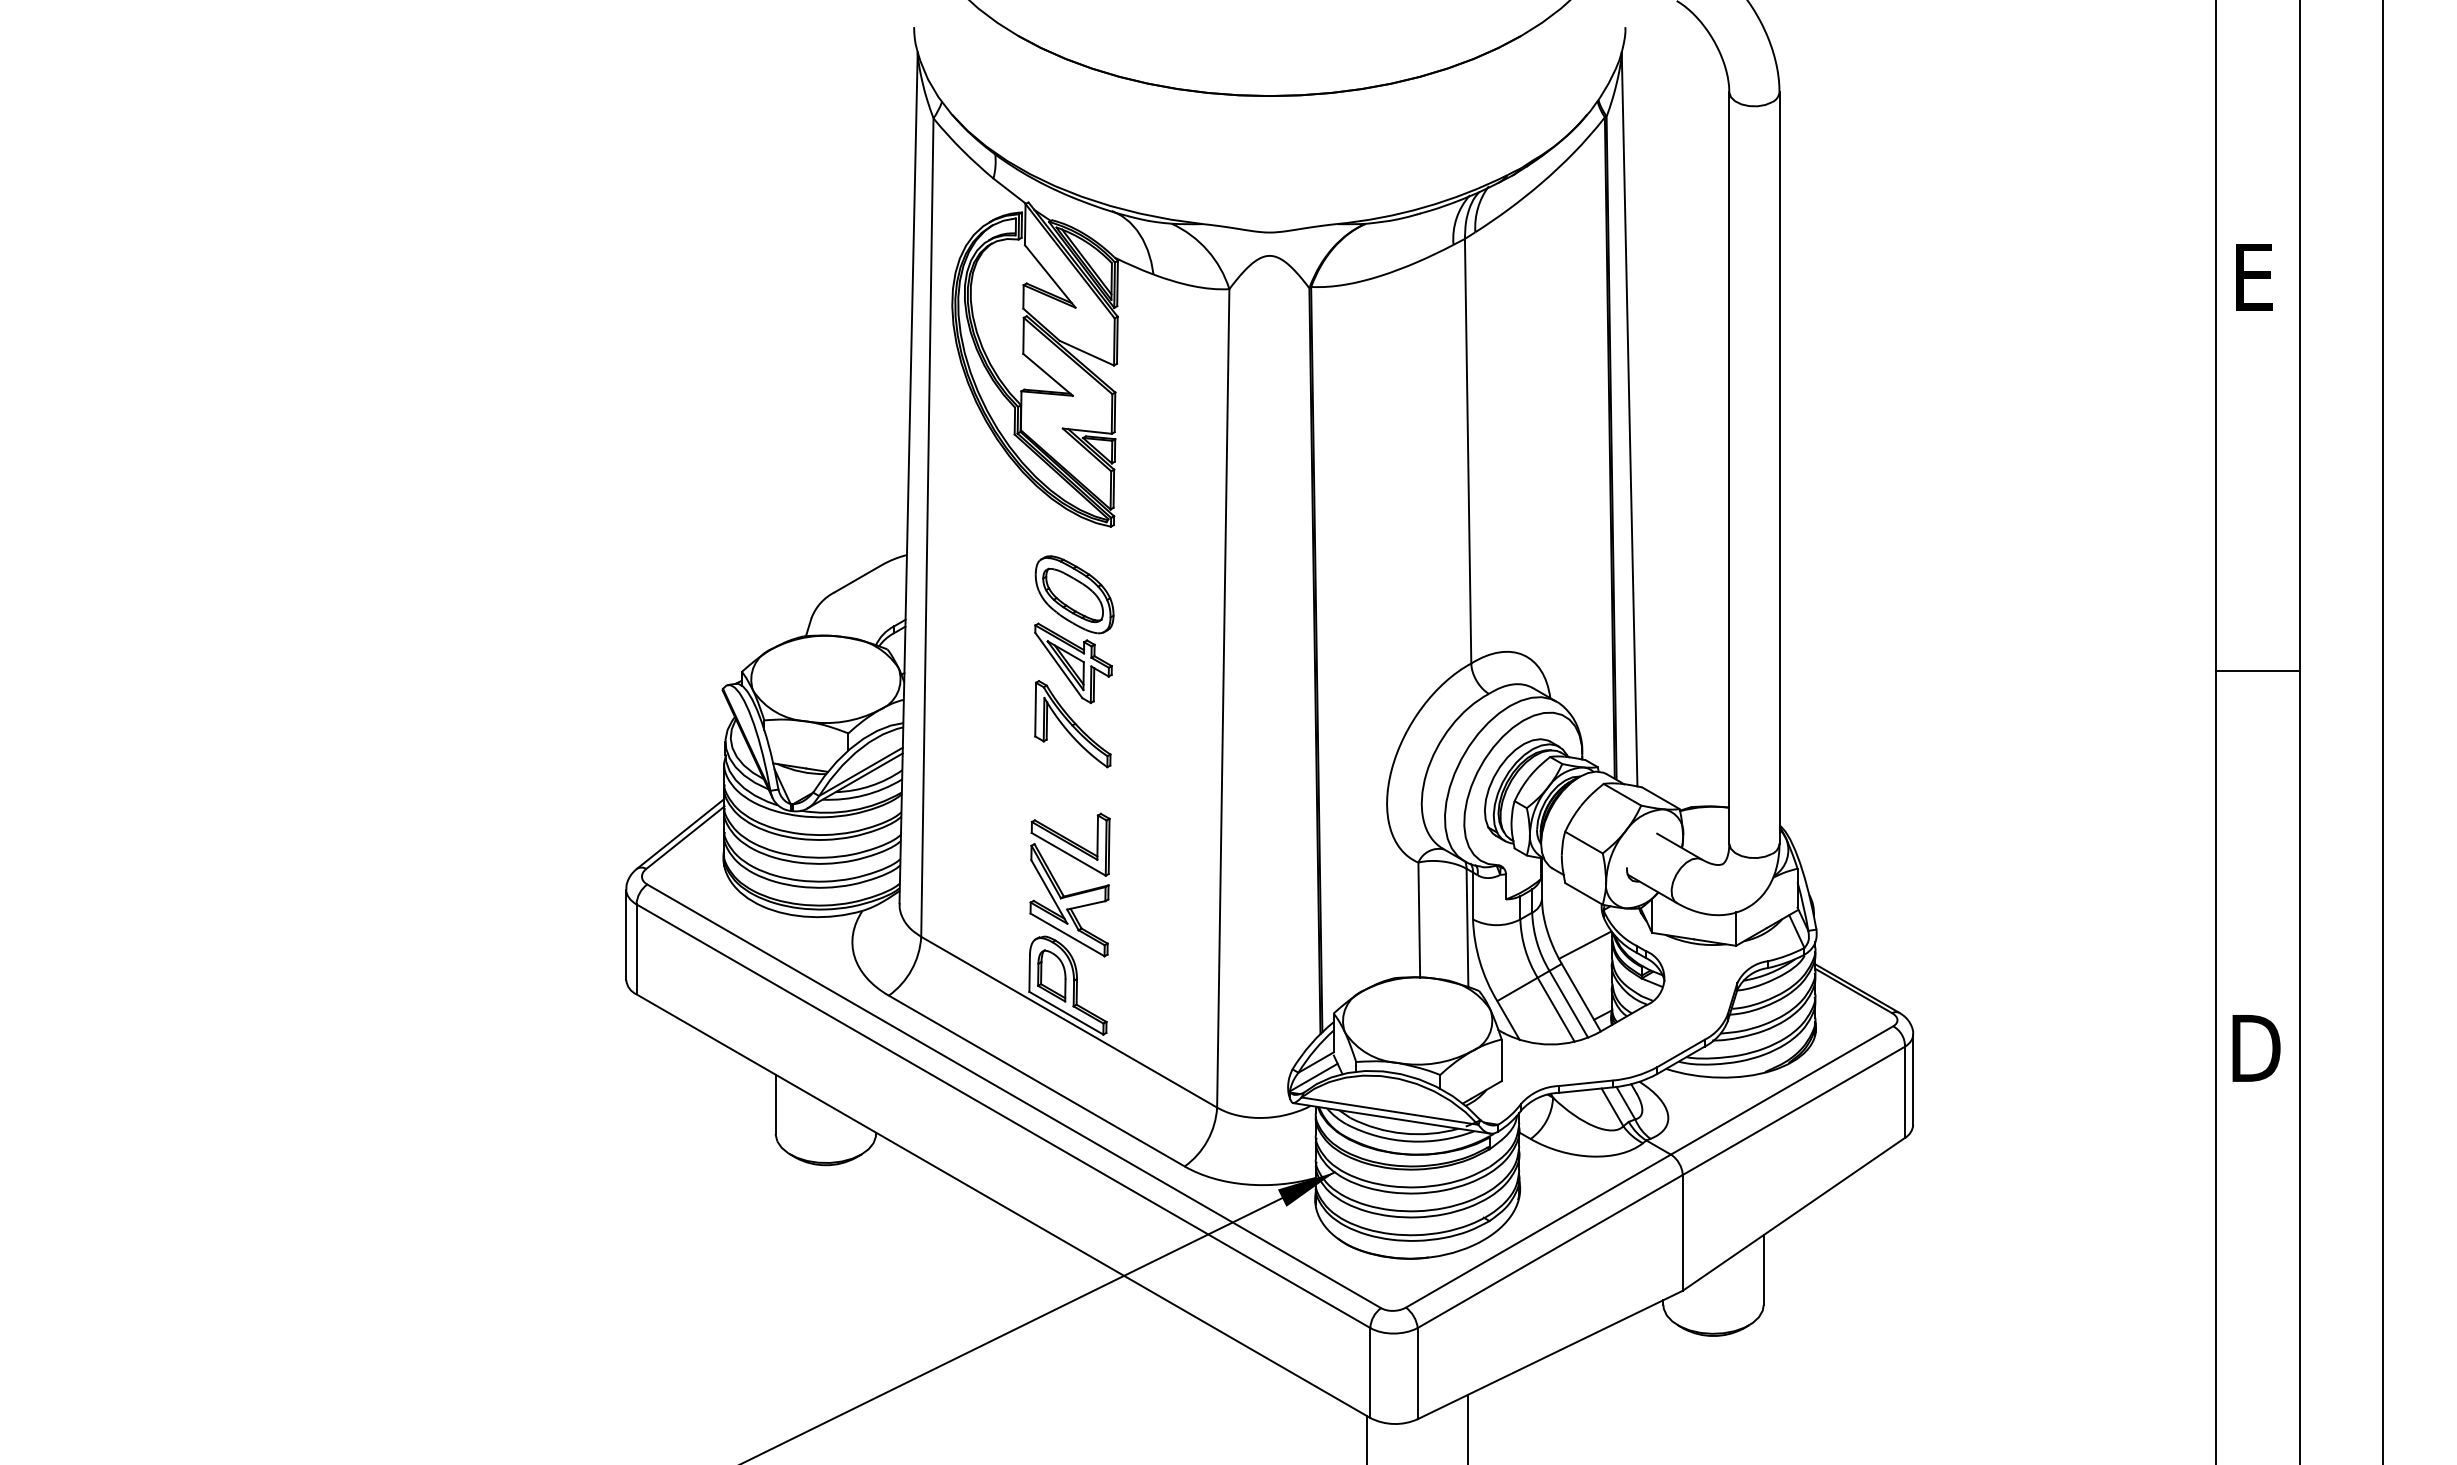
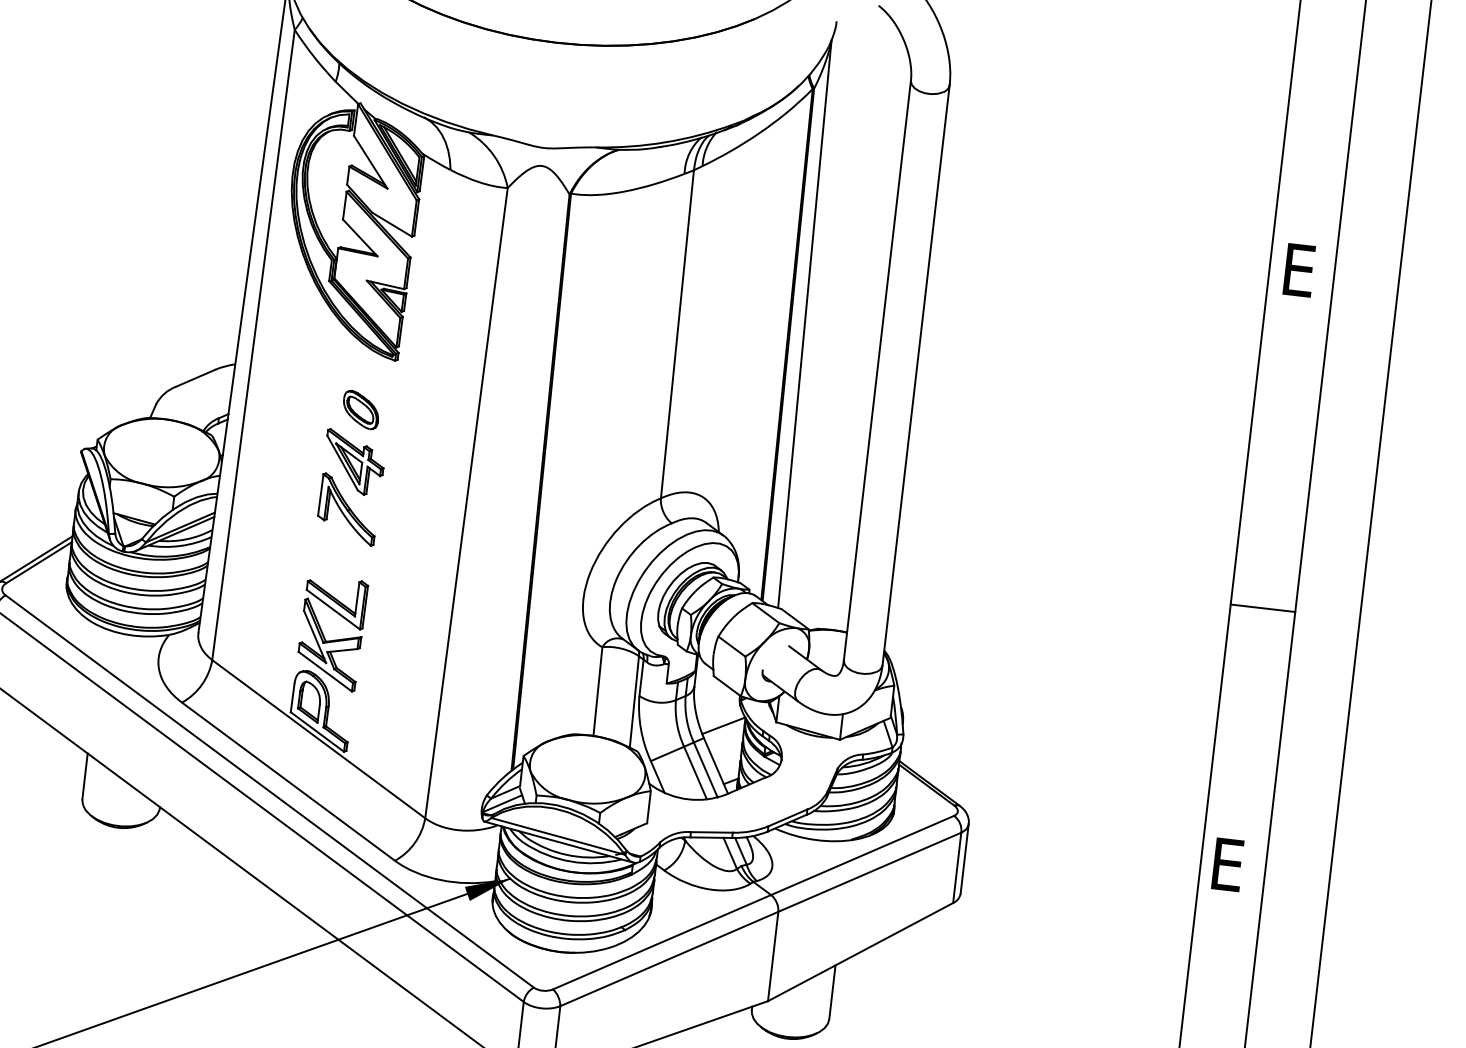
part: (1074, 594) -> (361, 409), size x0.6
line: (2257, 670) -> (1262, 607), moved
text: (2256, 1048) -> (1232, 865), D -> E

